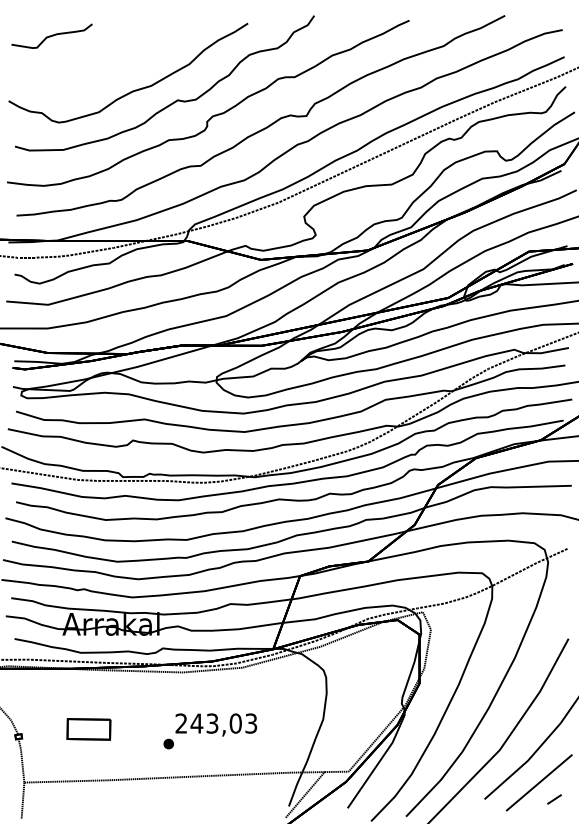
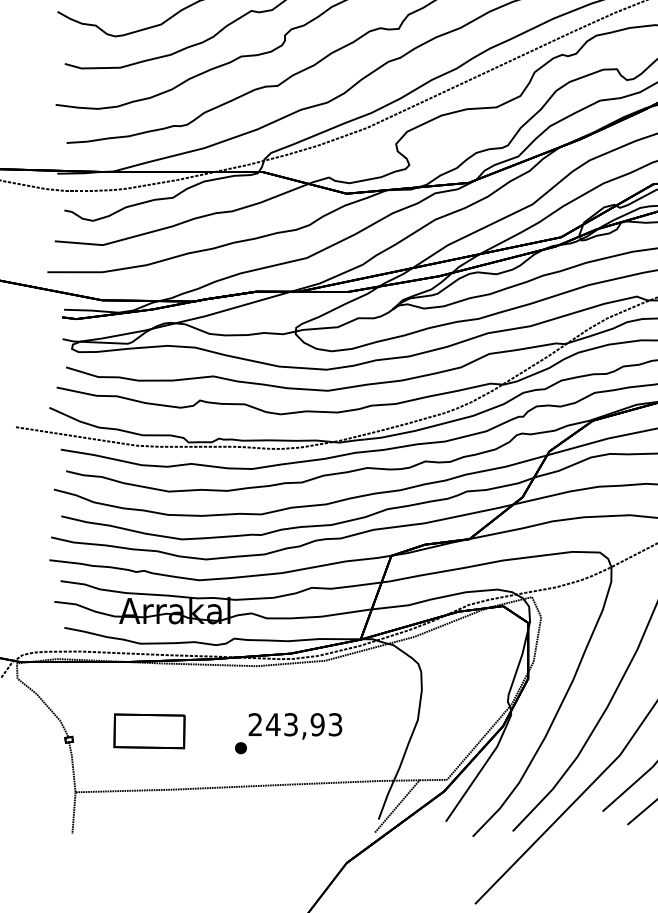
text: (235, 723) -> (317, 724), 243,03 -> 243,93
part: (88, 729) -> (149, 731), size x1.43

